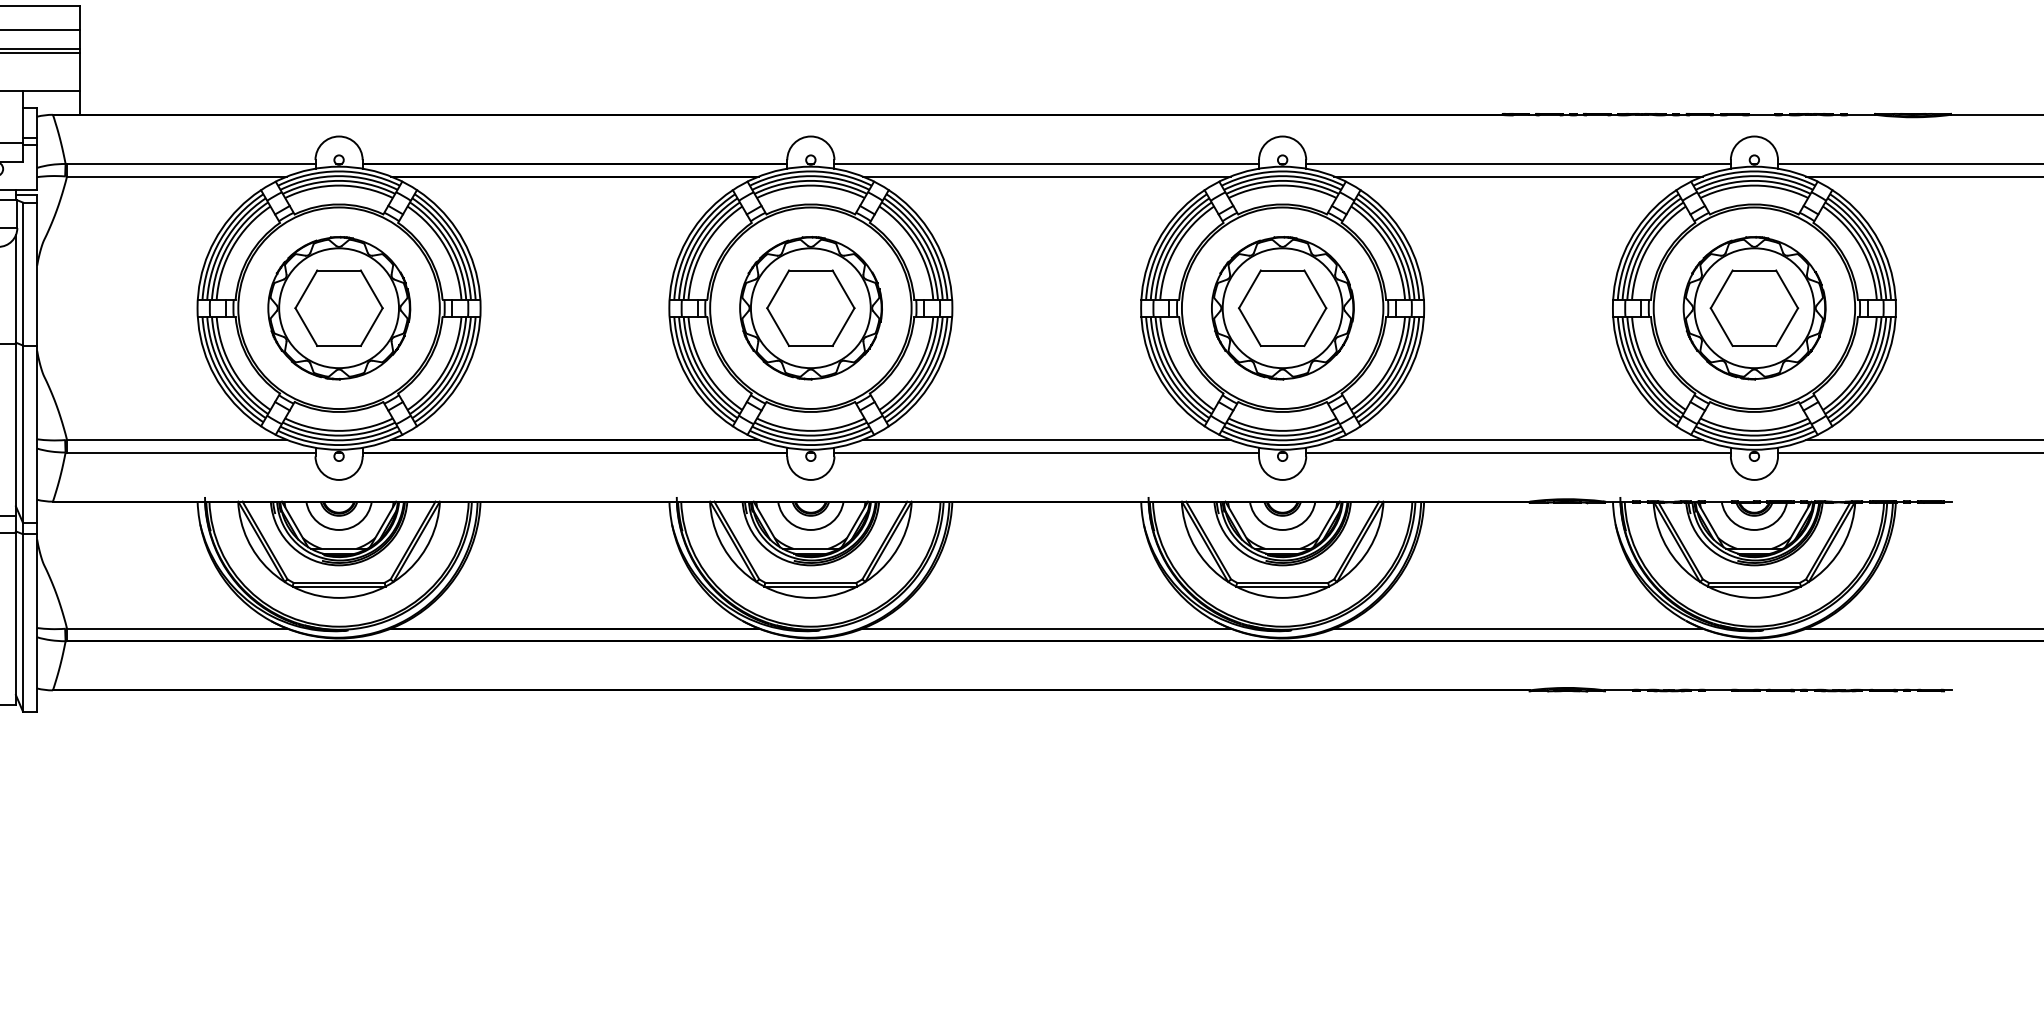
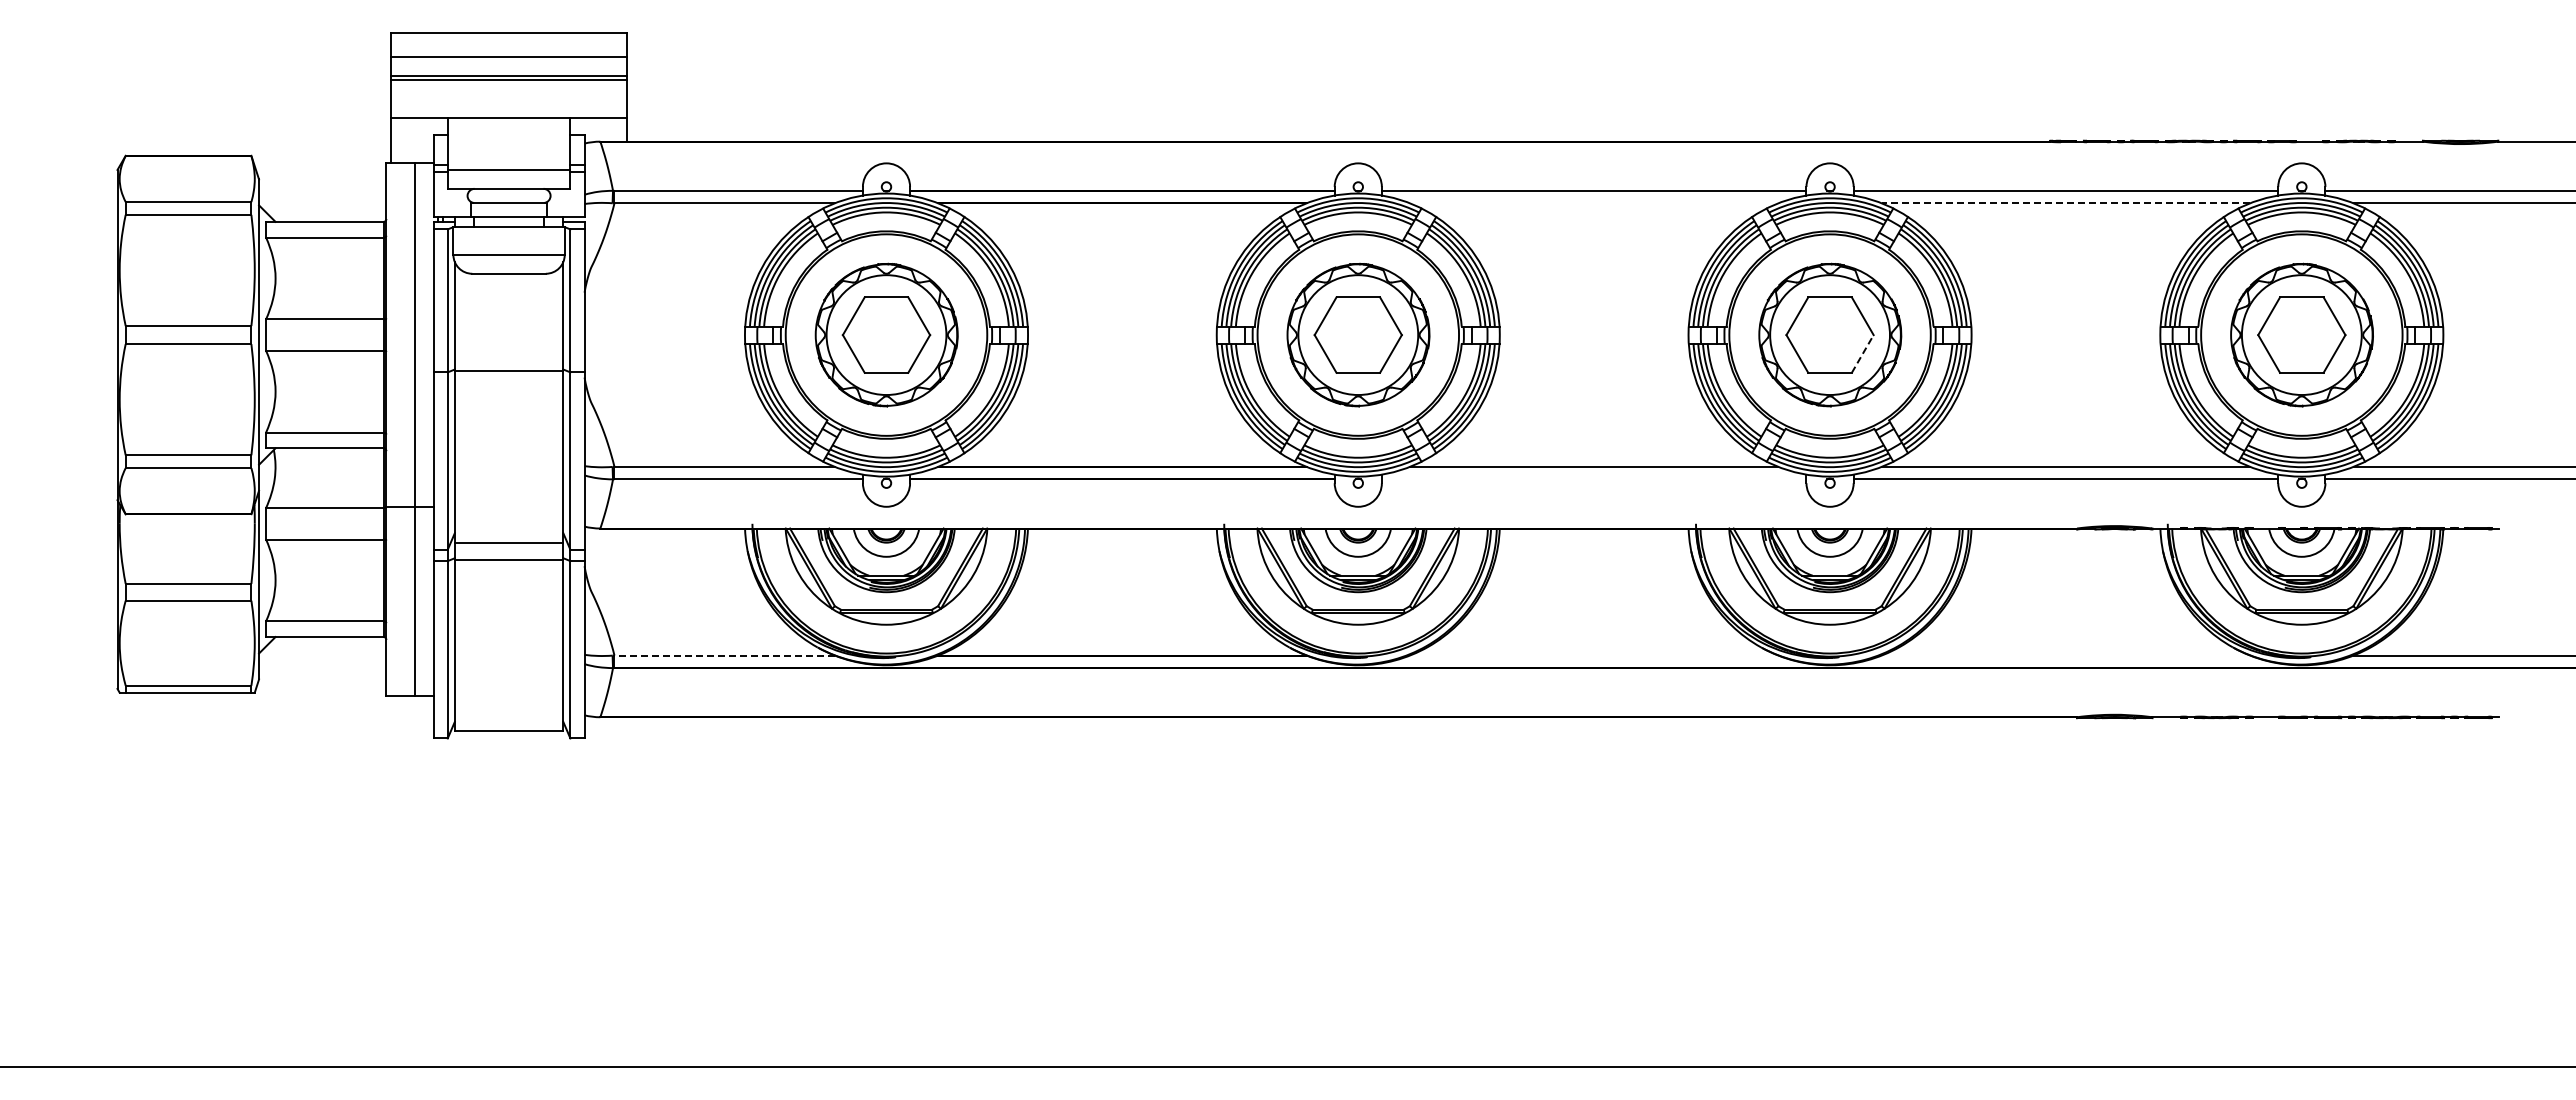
line: (1047, 176) -> (1594, 203), removed
line: (1518, 176) -> (2065, 203), solid -> dashed
line: (1315, 326) -> (1862, 353), solid -> dashed
line: (1046, 452) -> (1593, 479), removed
line: (177, 628) -> (724, 655), solid -> dashed
line: (1047, 628) -> (1594, 655), removed
line: (1518, 628) -> (2065, 655), removed

